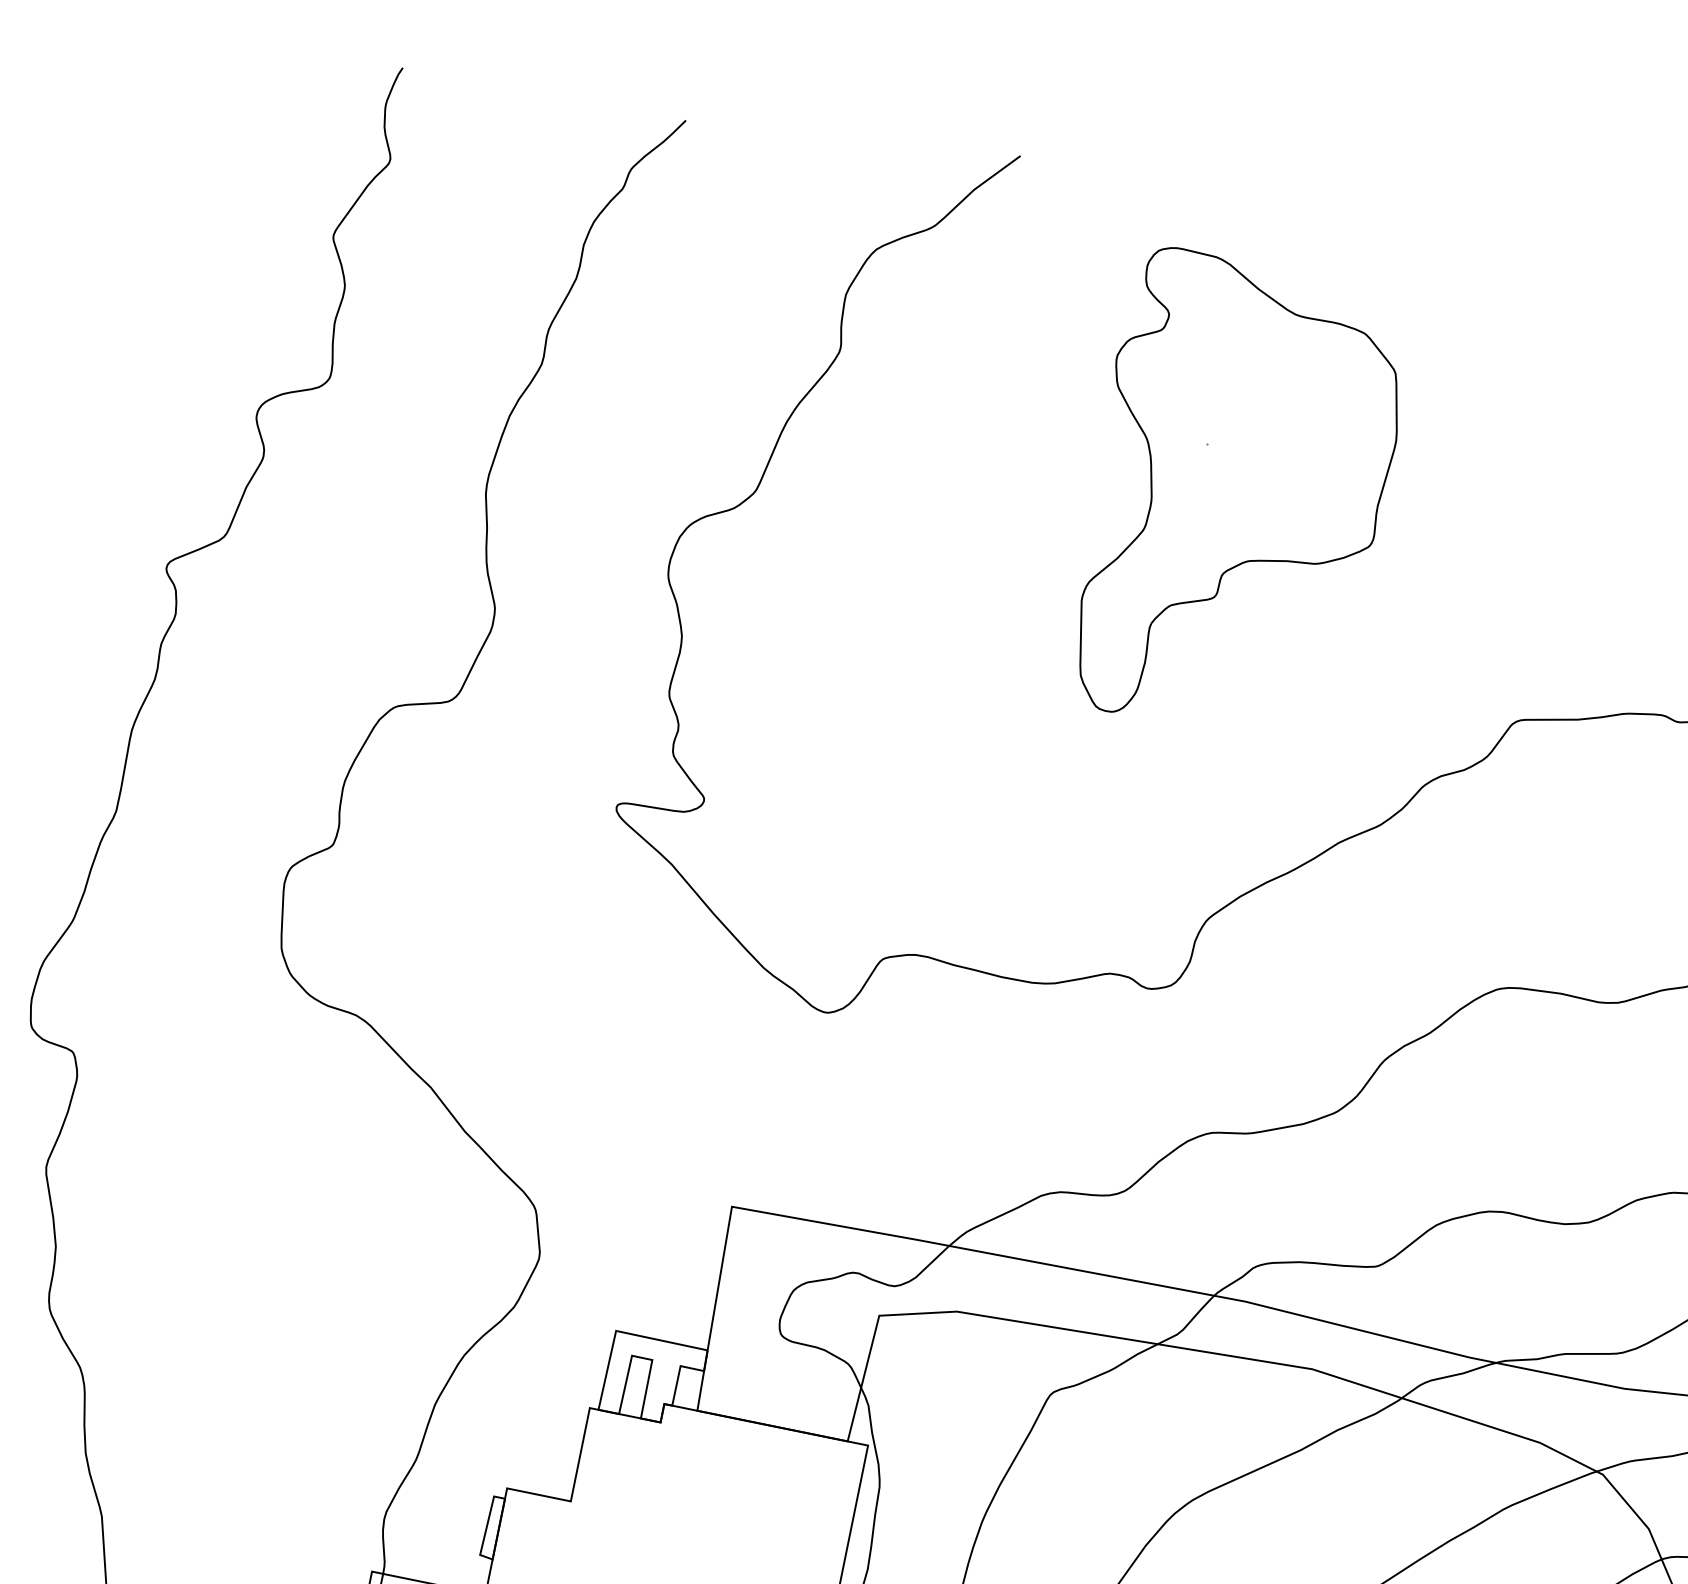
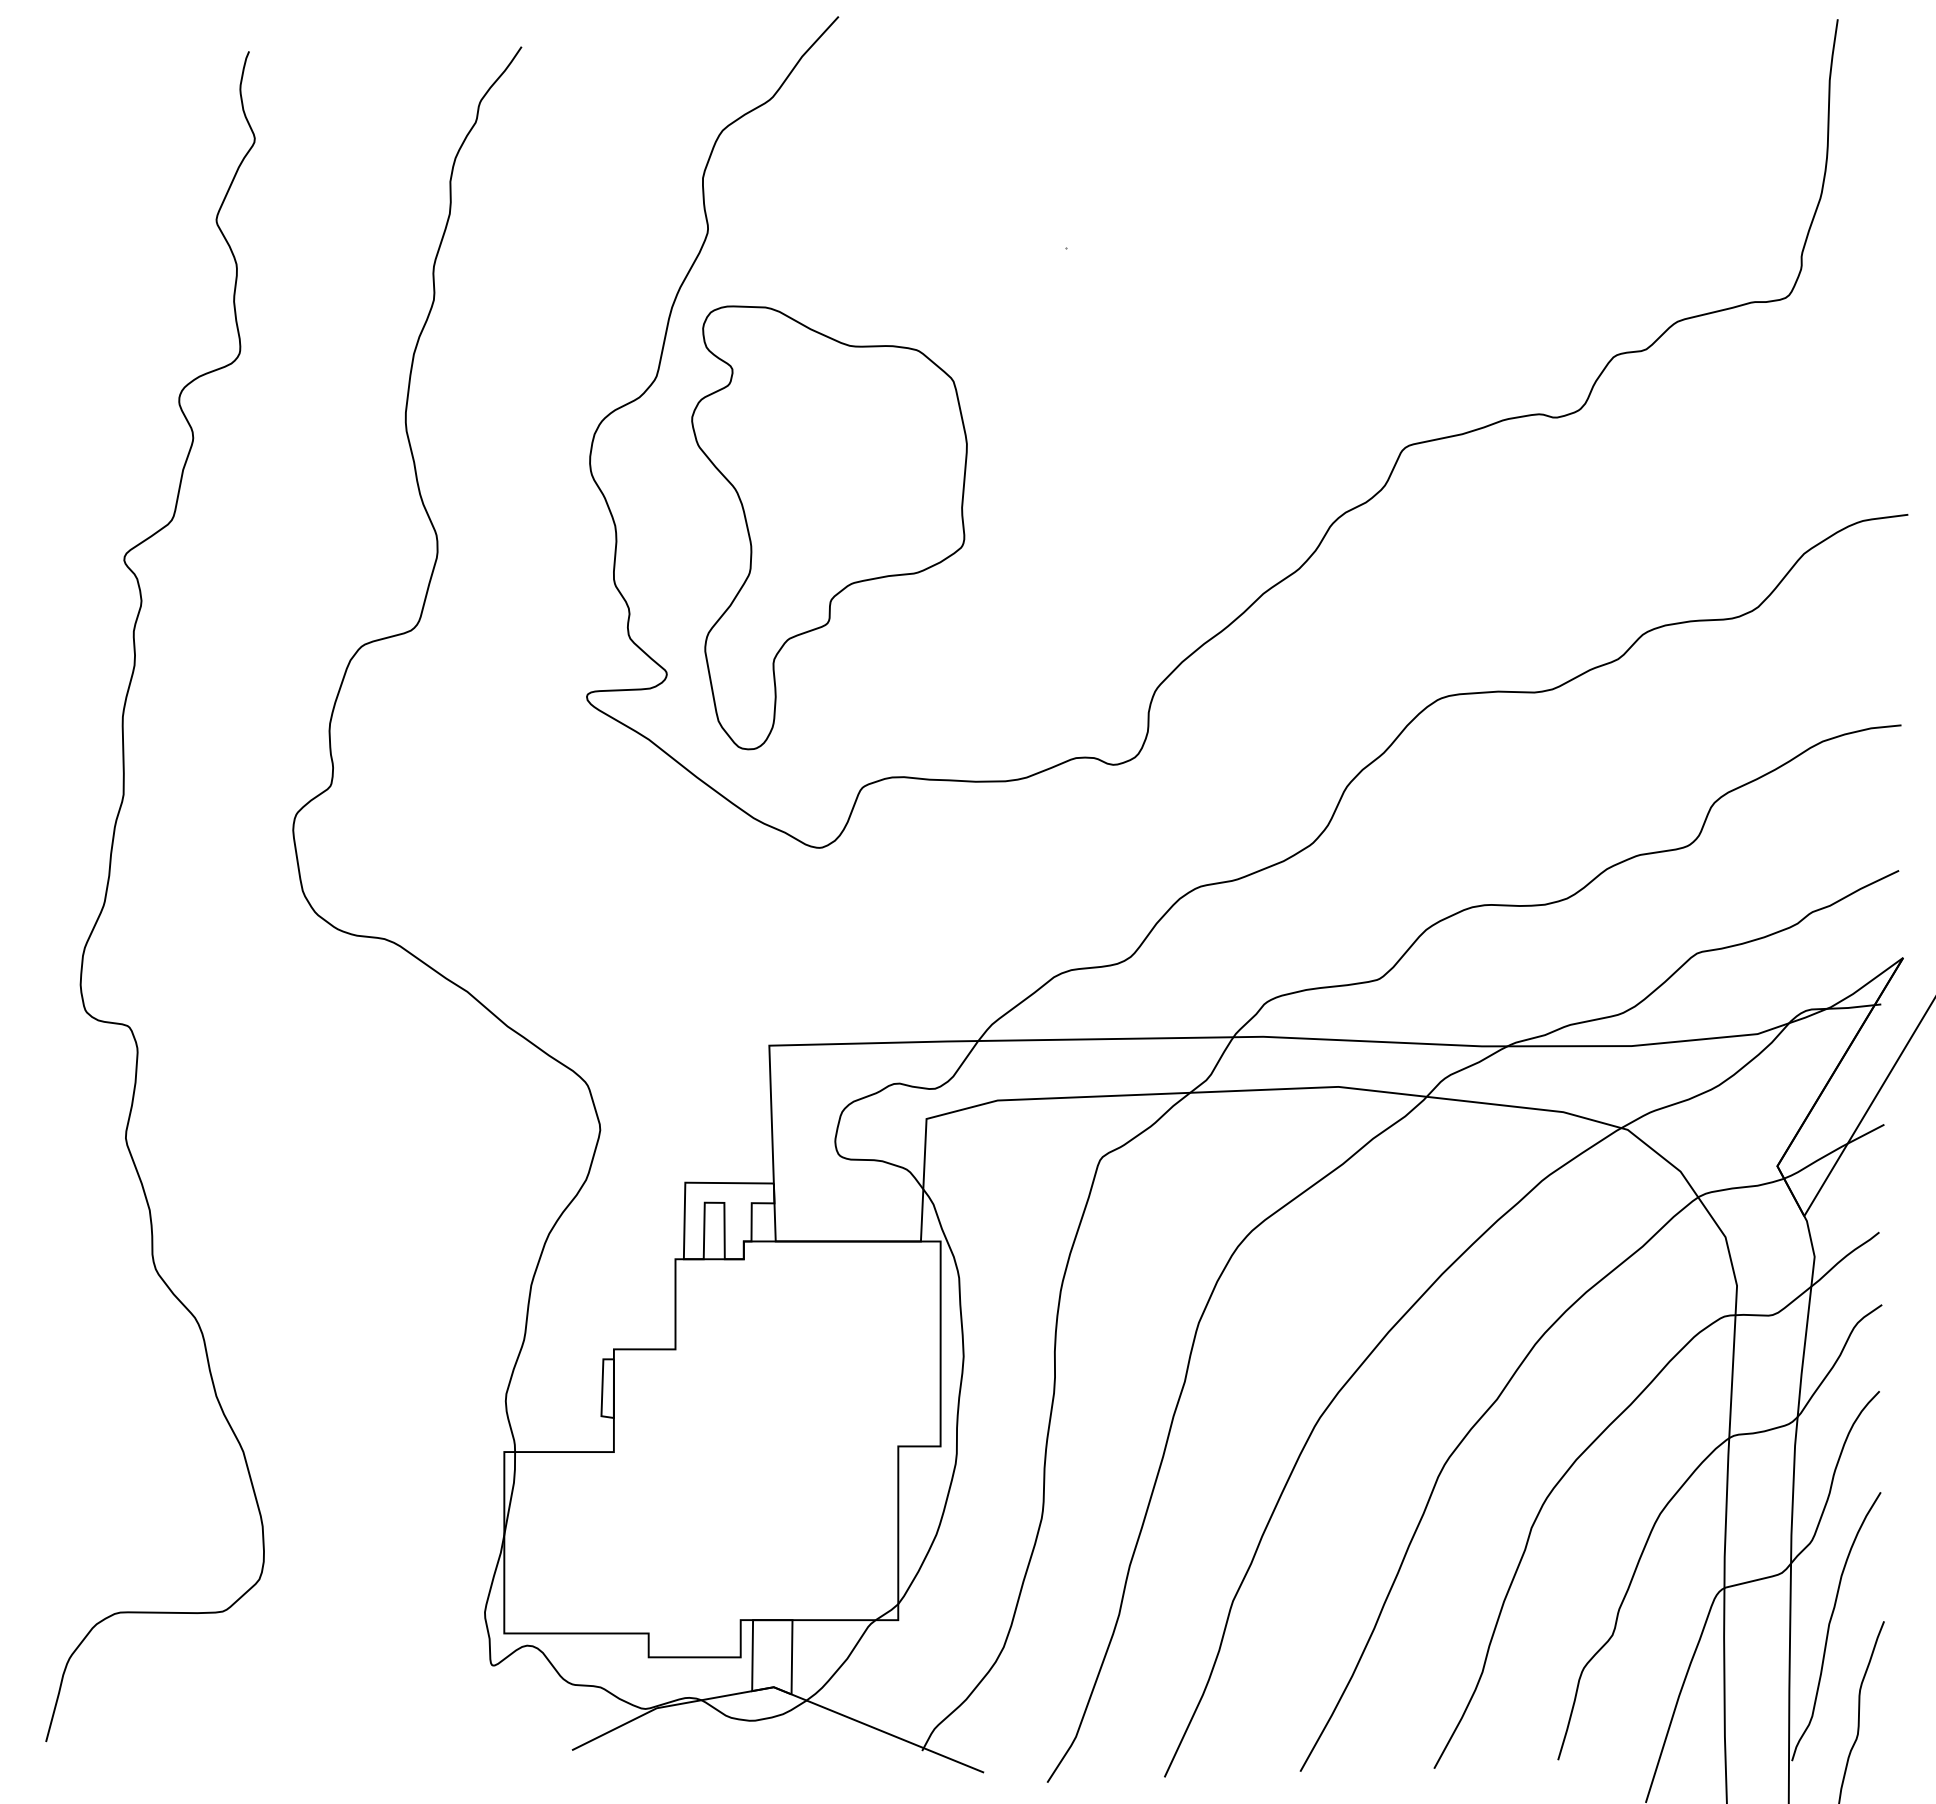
part: (1236, 498) -> (829, 527), moved

